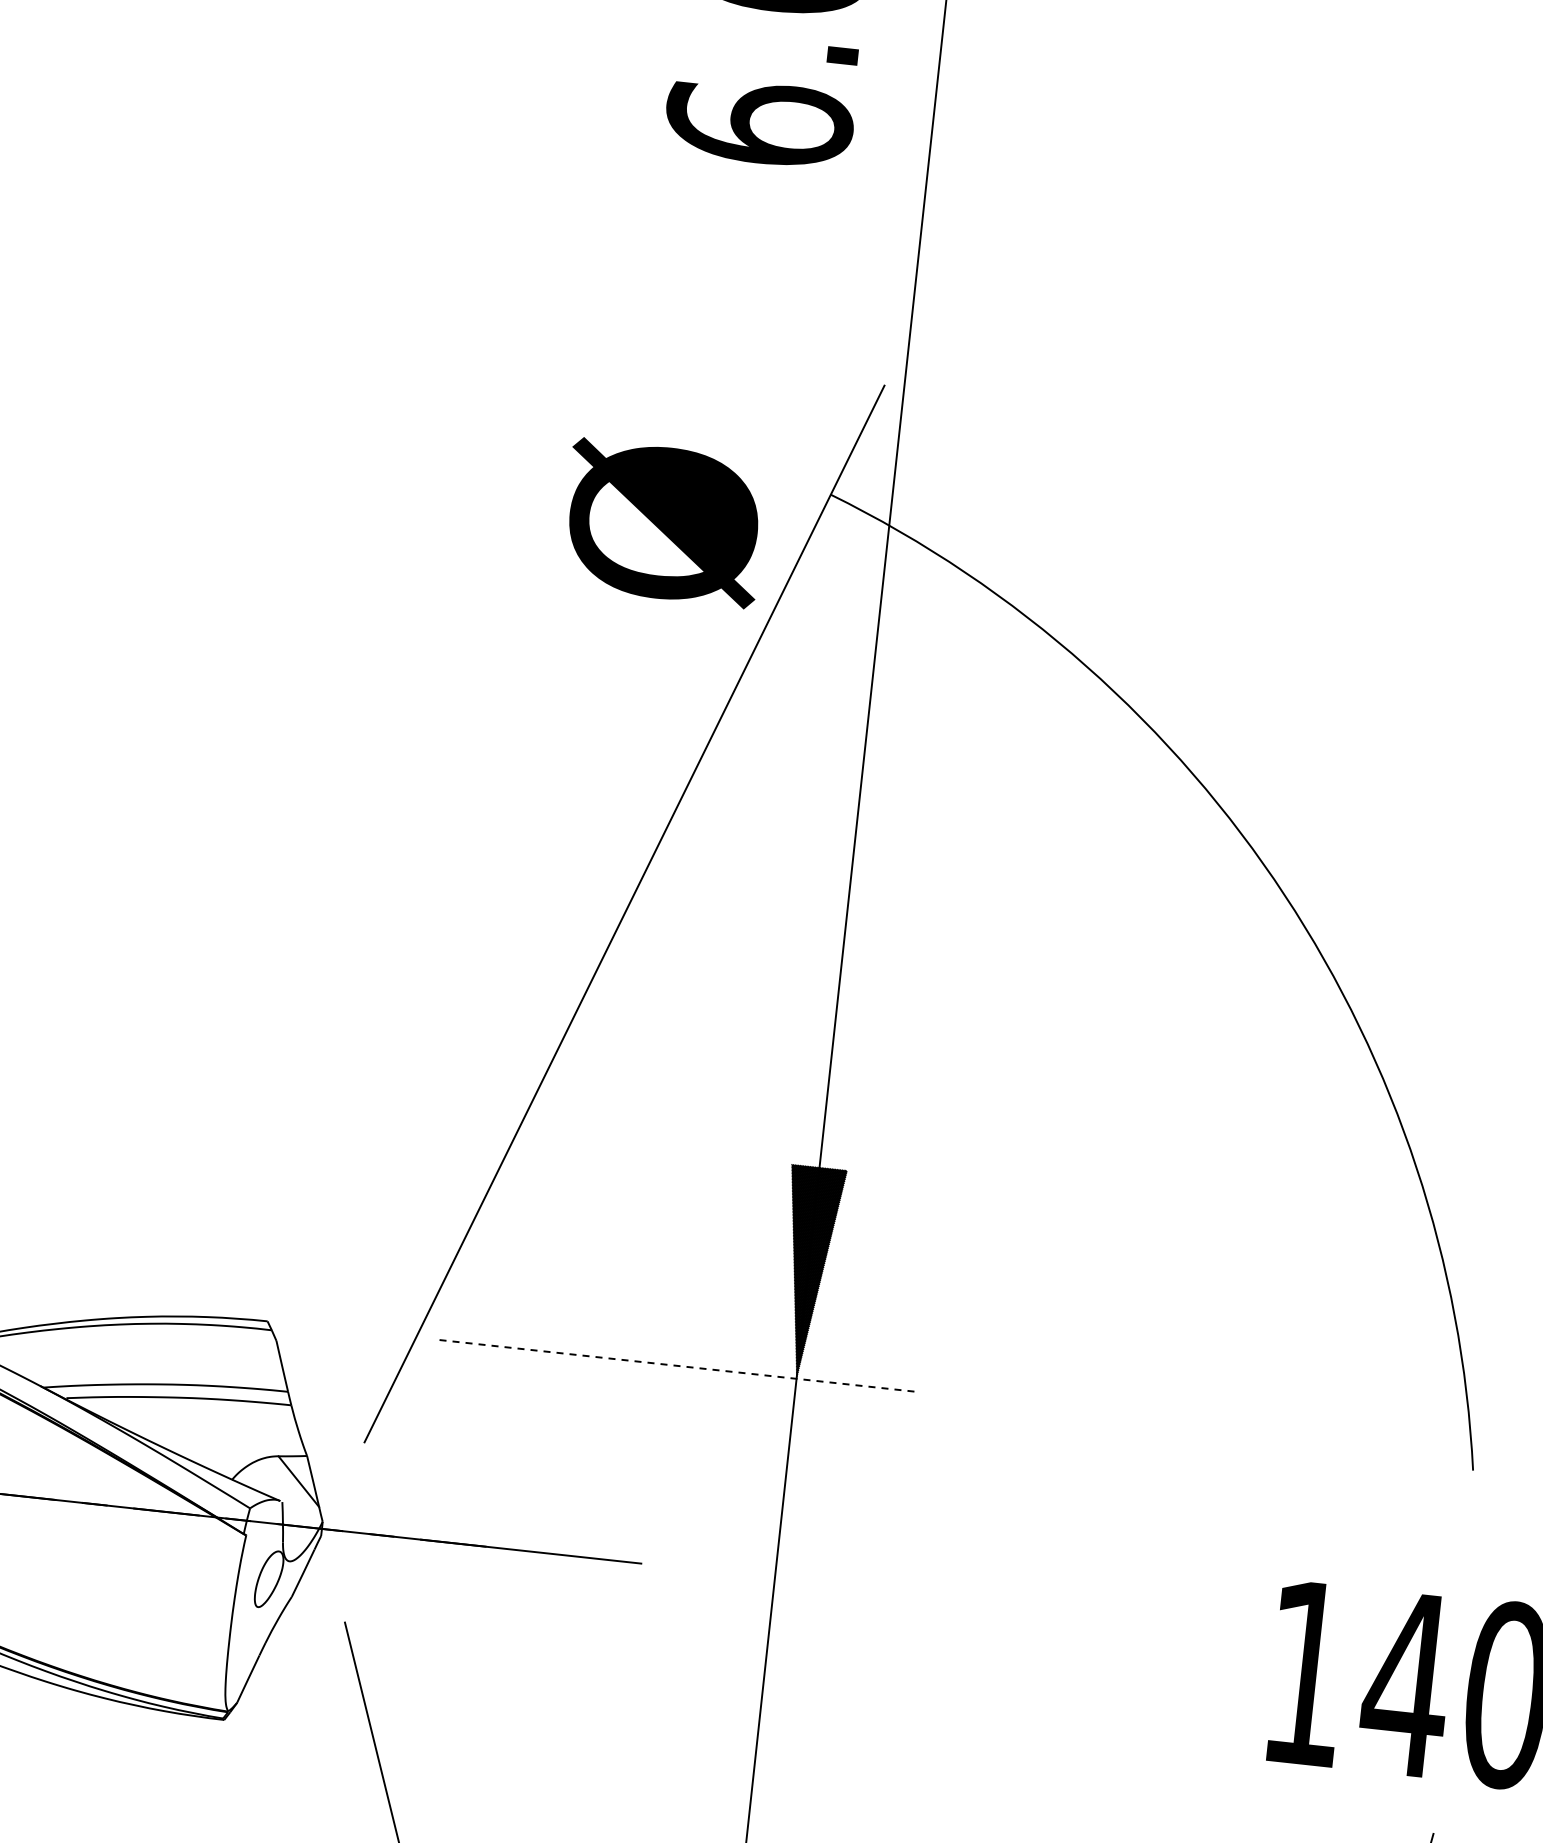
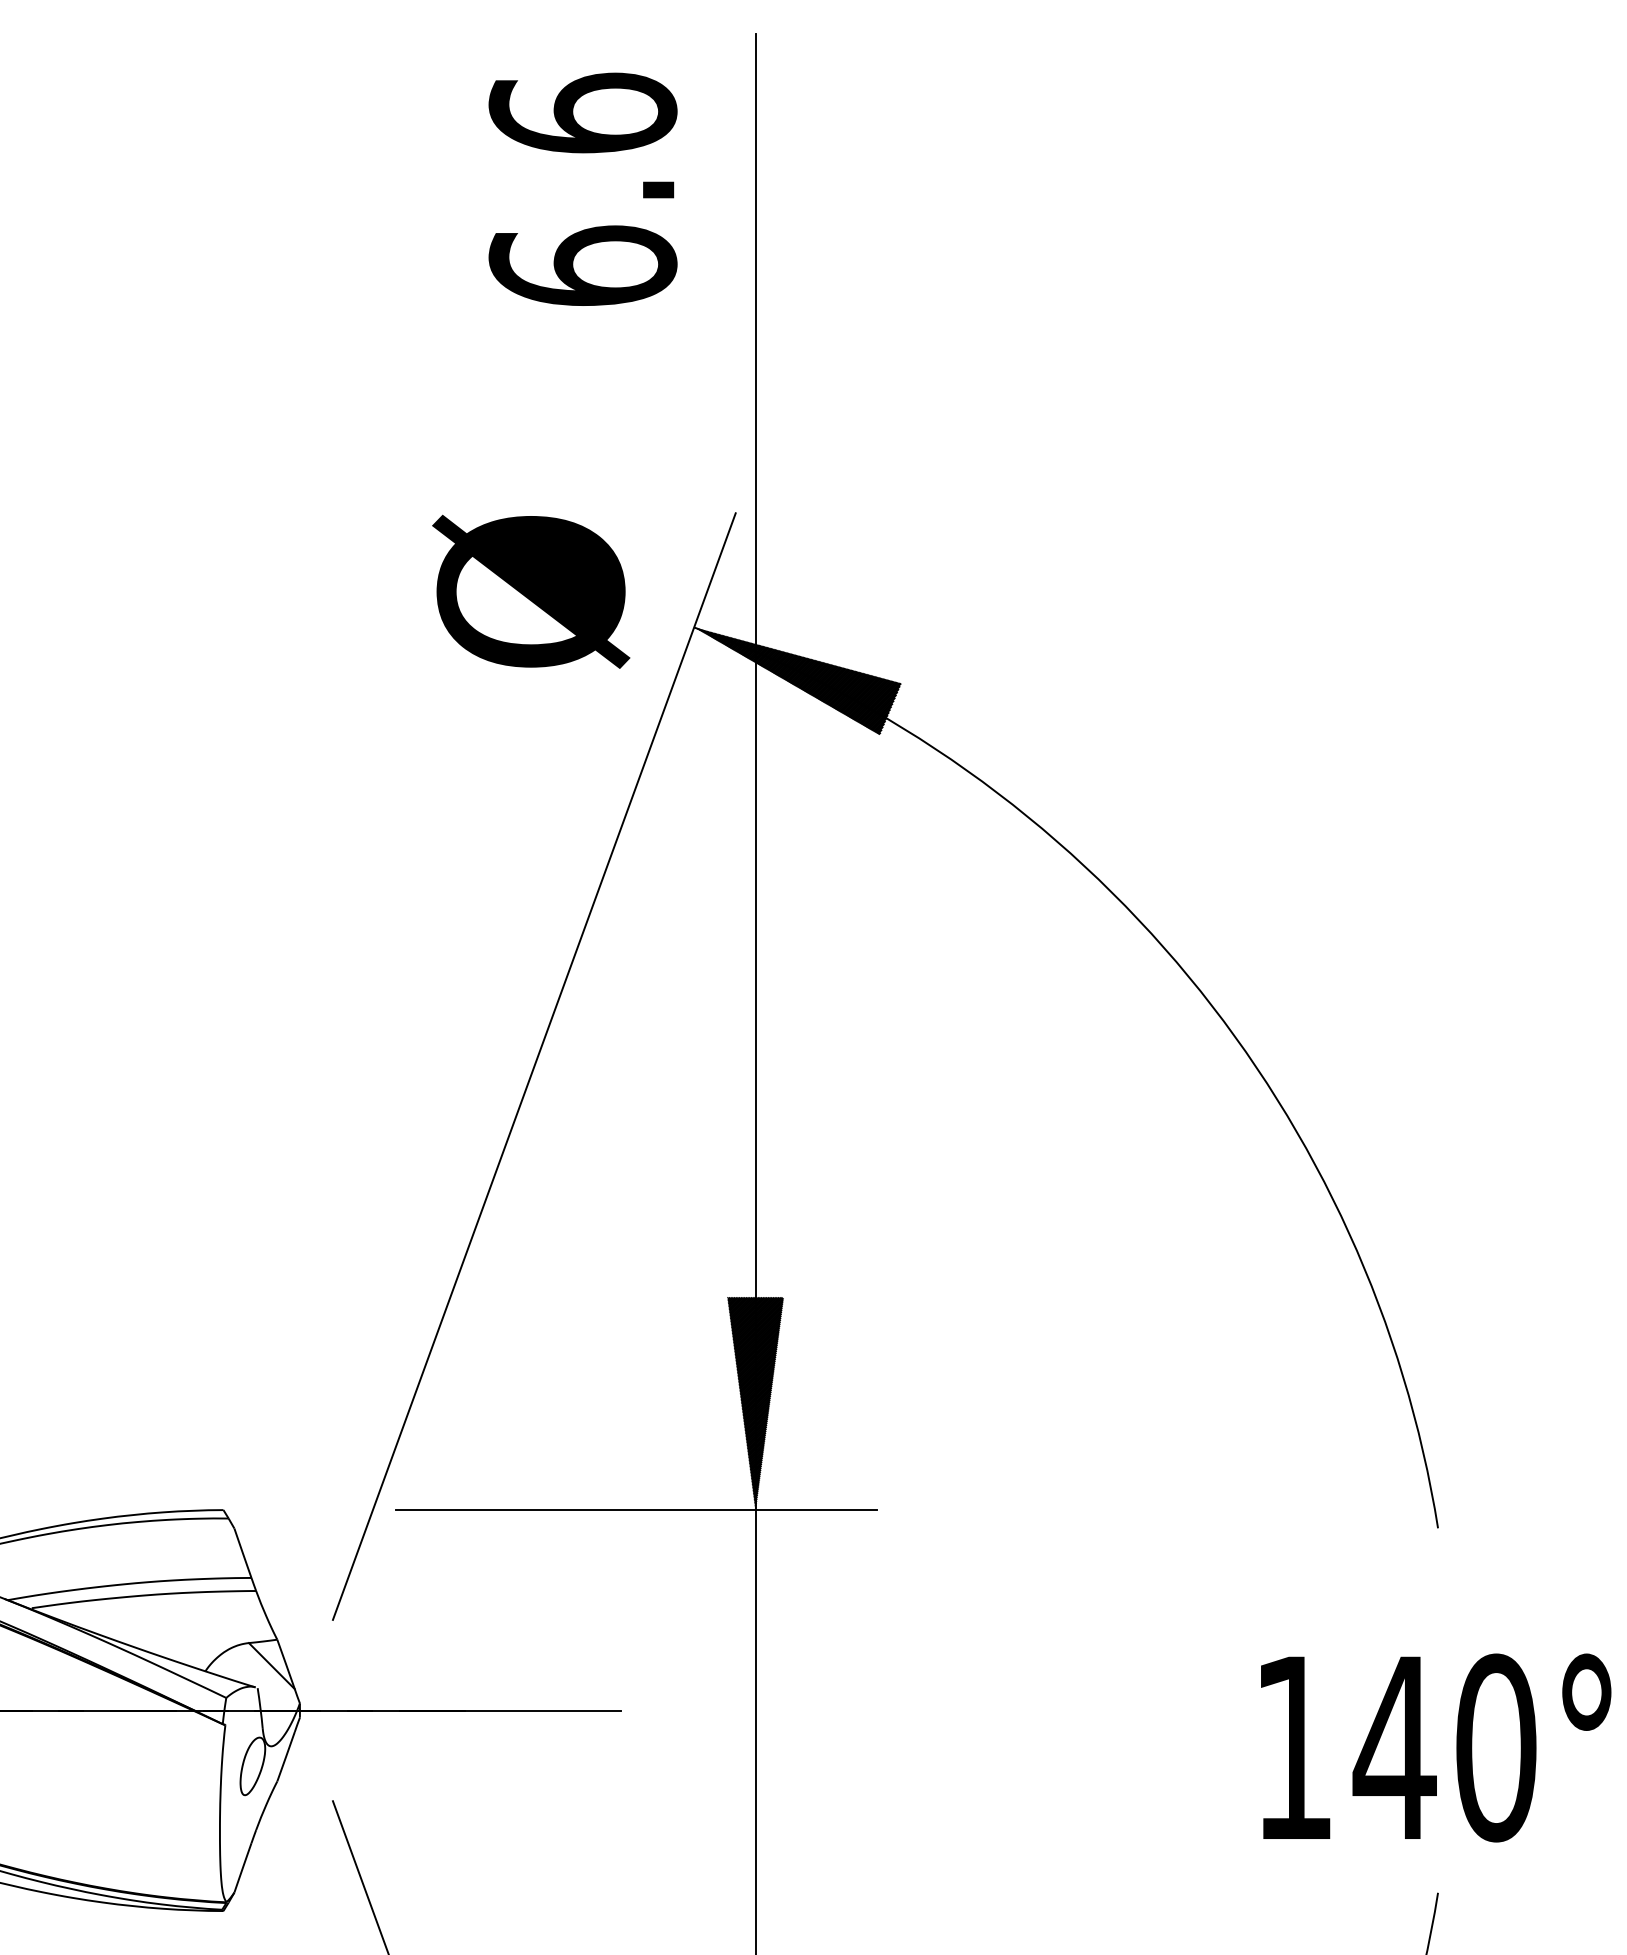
text: (664, 522) -> (531, 591), moved
hatch: (927, 558) -> (797, 680), added
line: (679, 1366) -> (637, 1510), dashed -> solid

